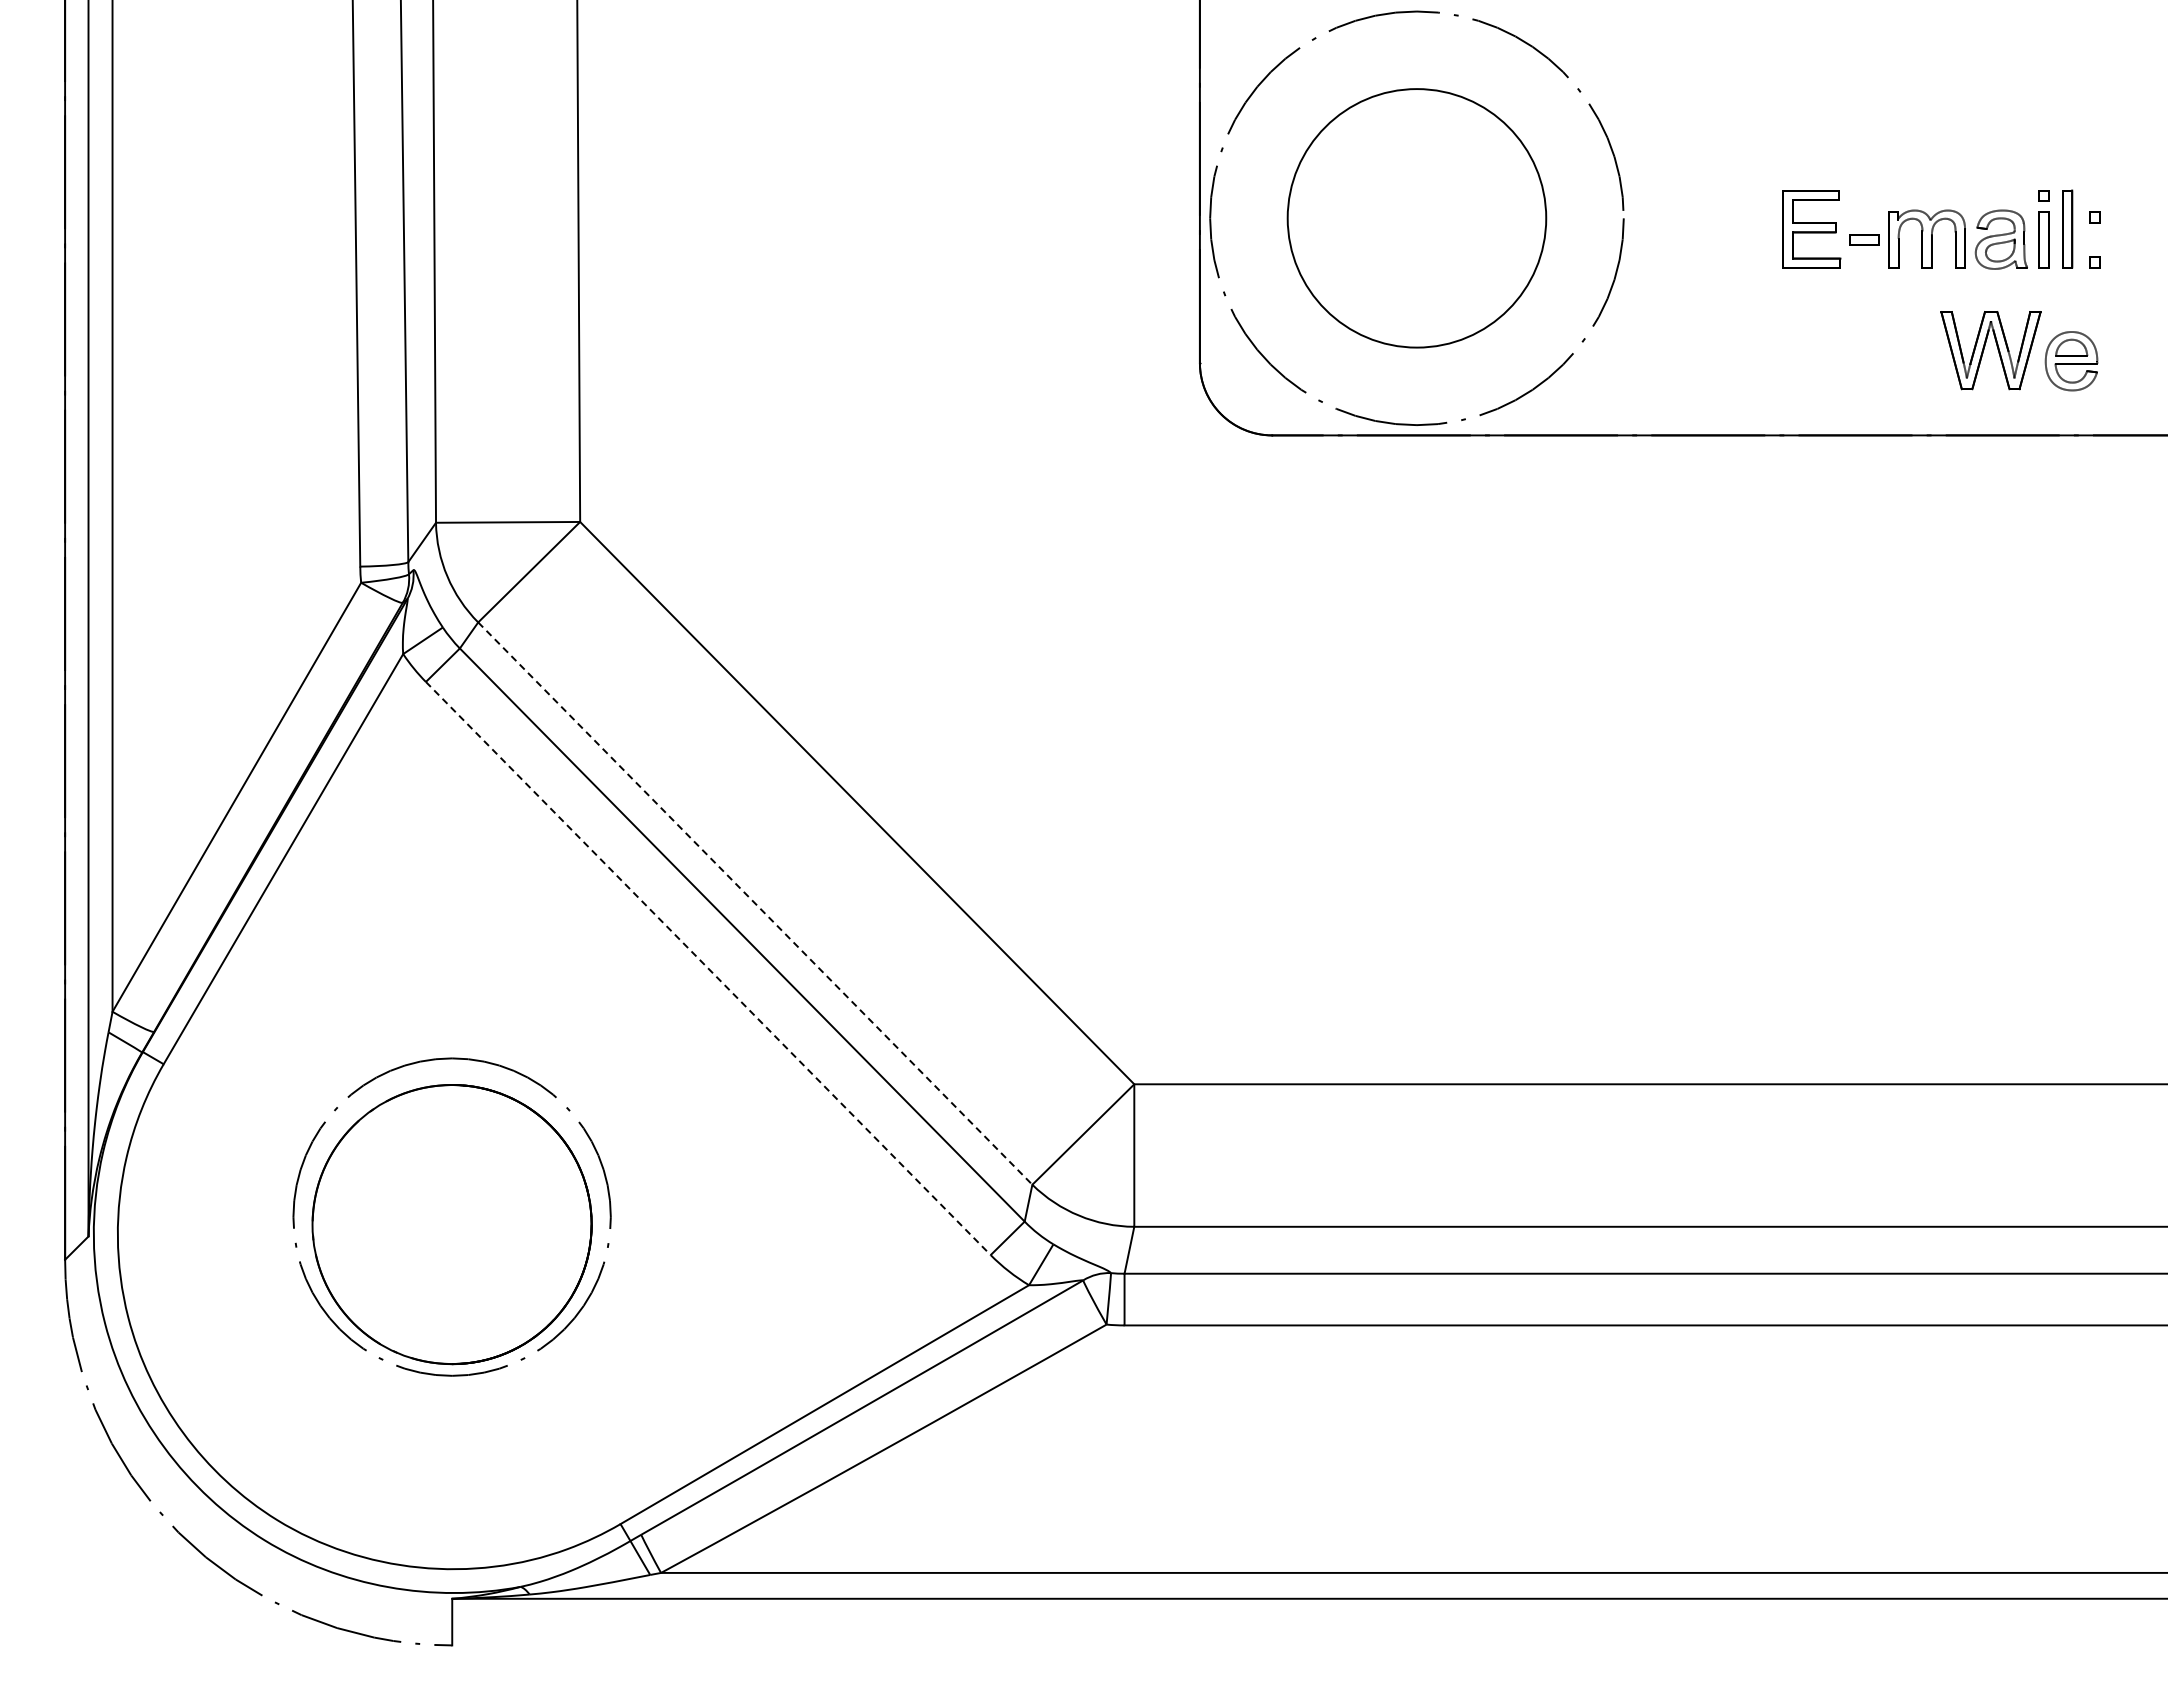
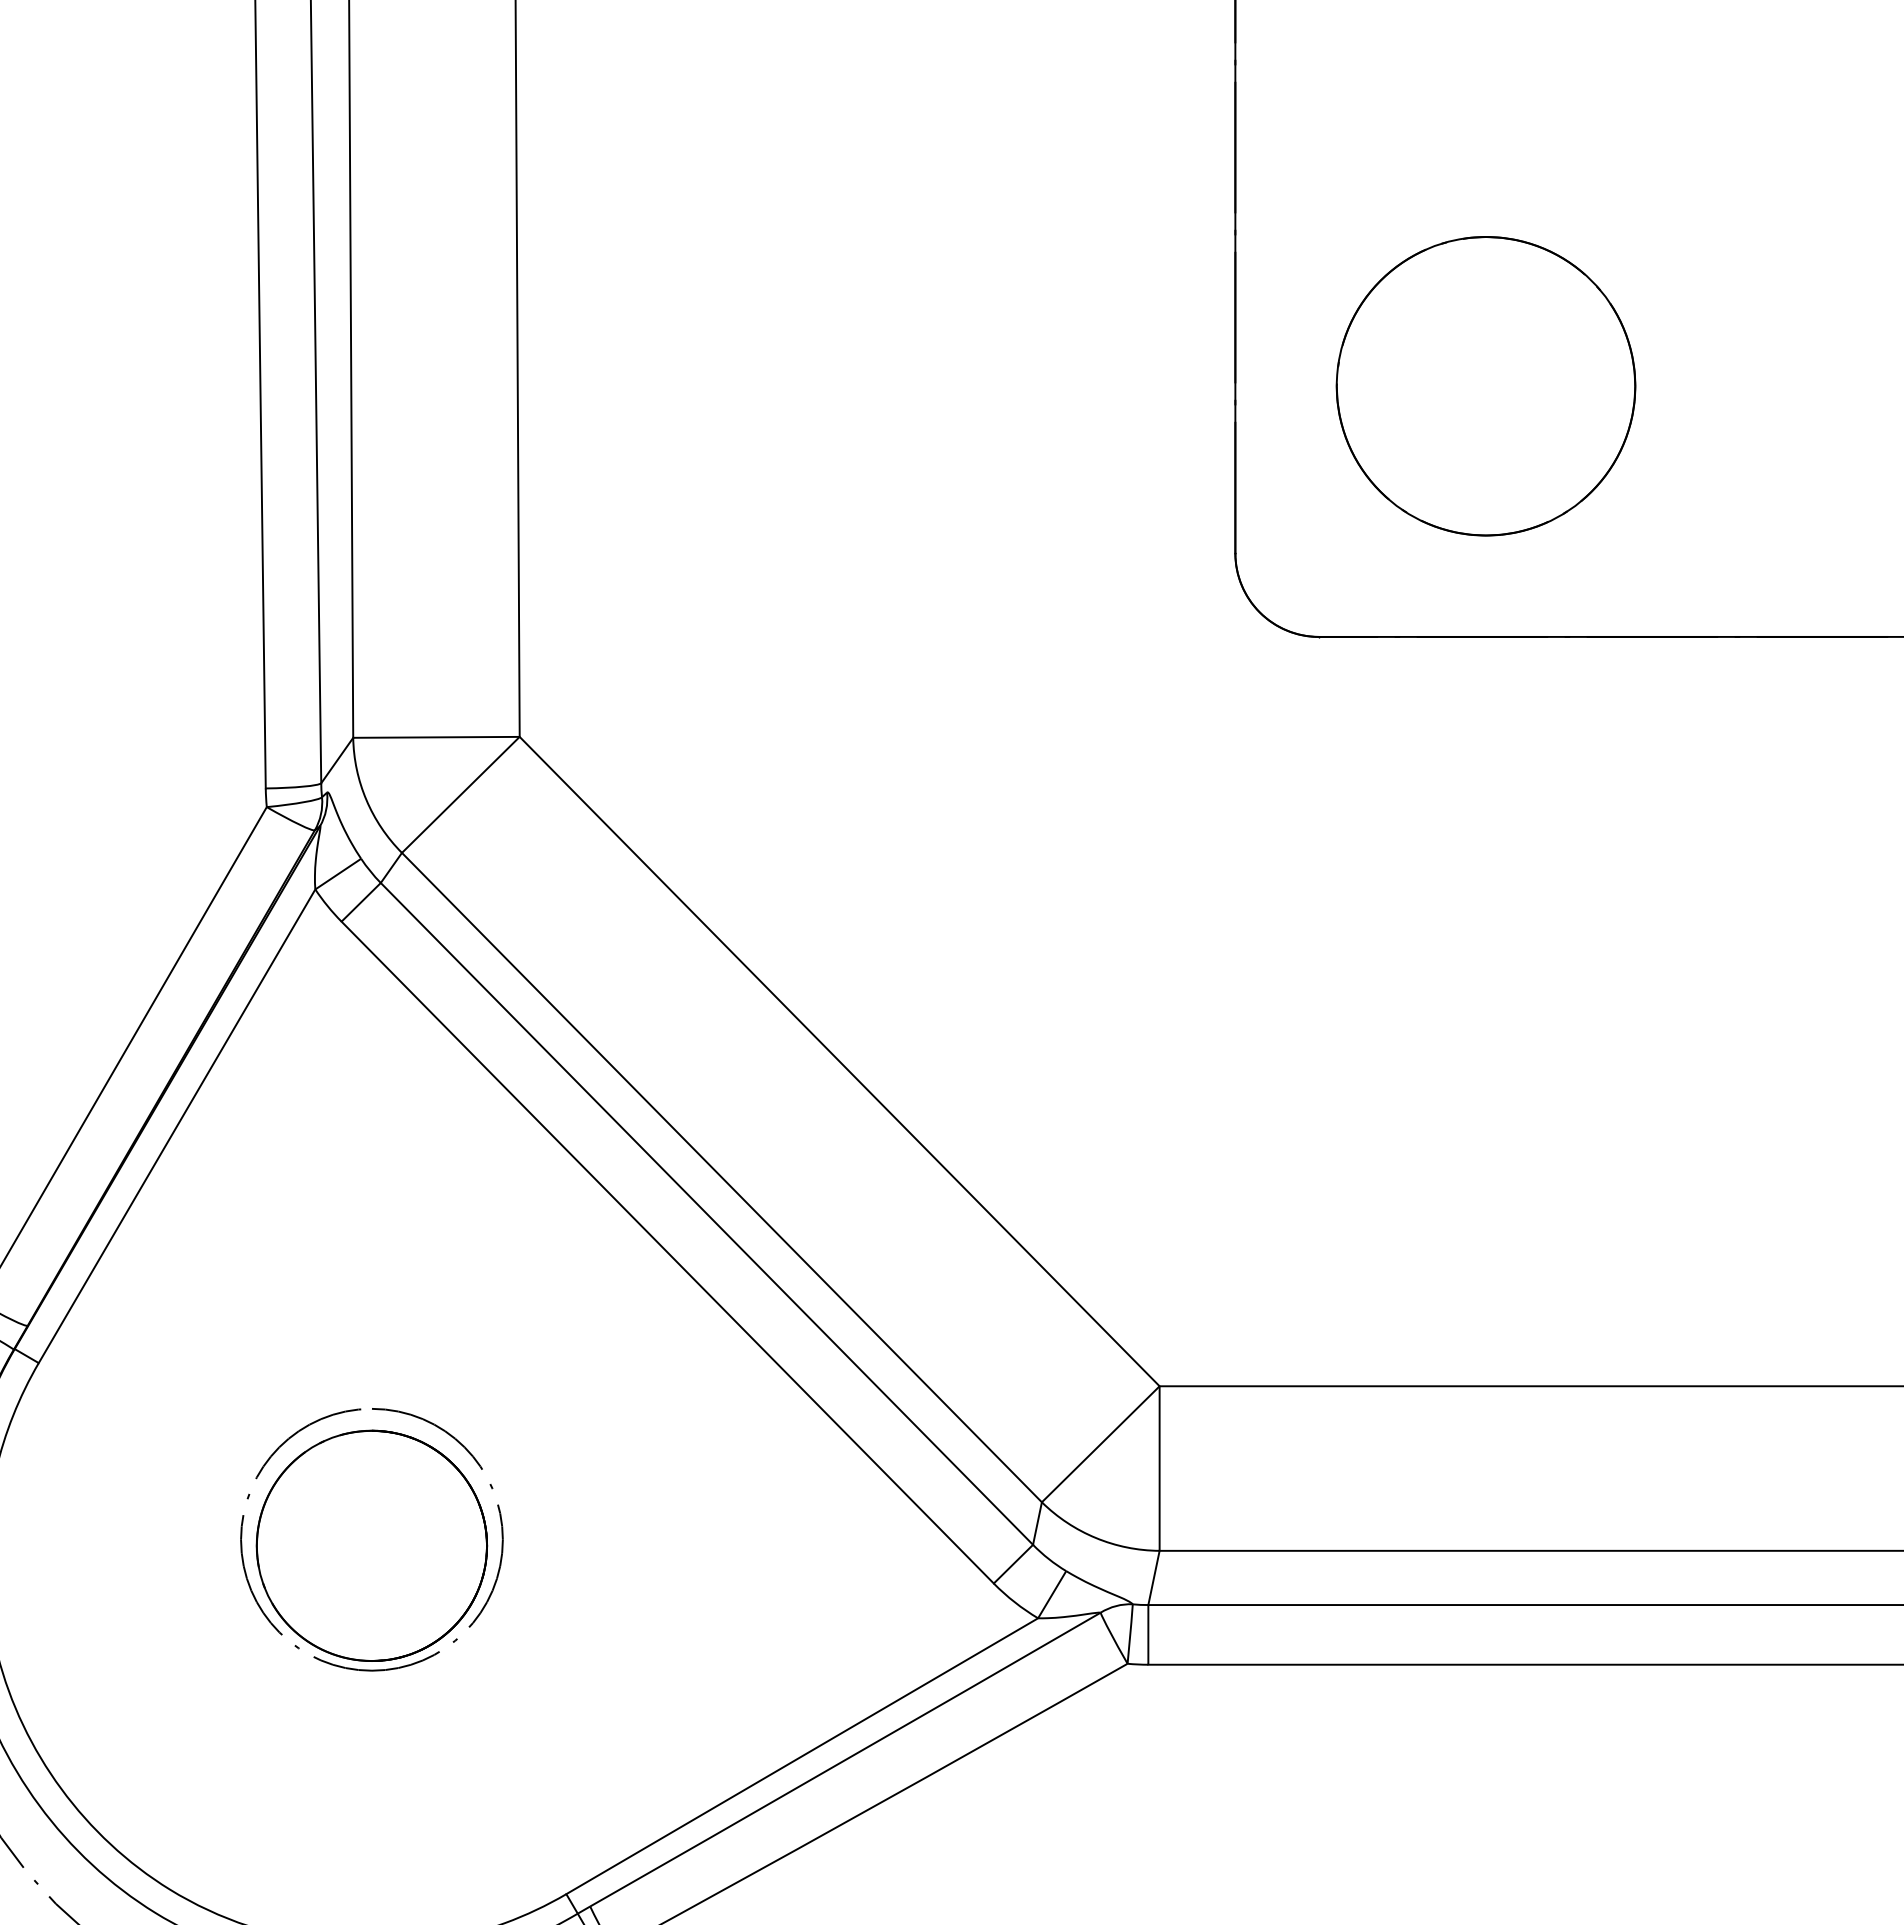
circle: (1416, 218) -> (1485, 386), size x0.62
line: (755, 903) -> (722, 1177), dashed -> solid
line: (708, 968) -> (667, 1252), dashed -> solid
part: (452, 1217) -> (372, 1540), size x0.71

